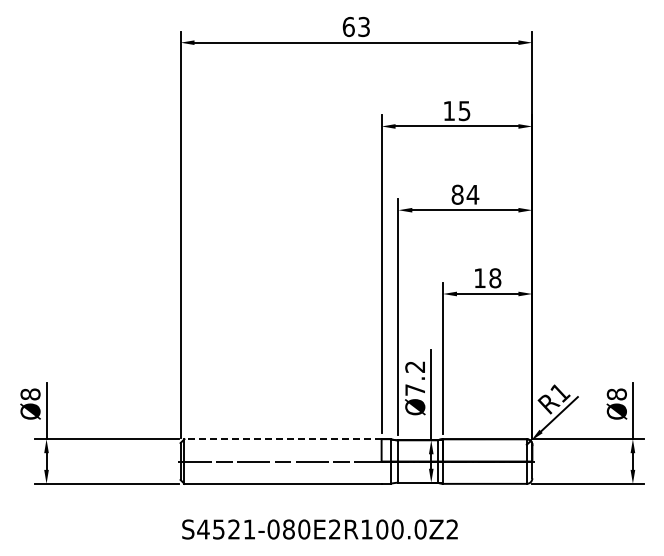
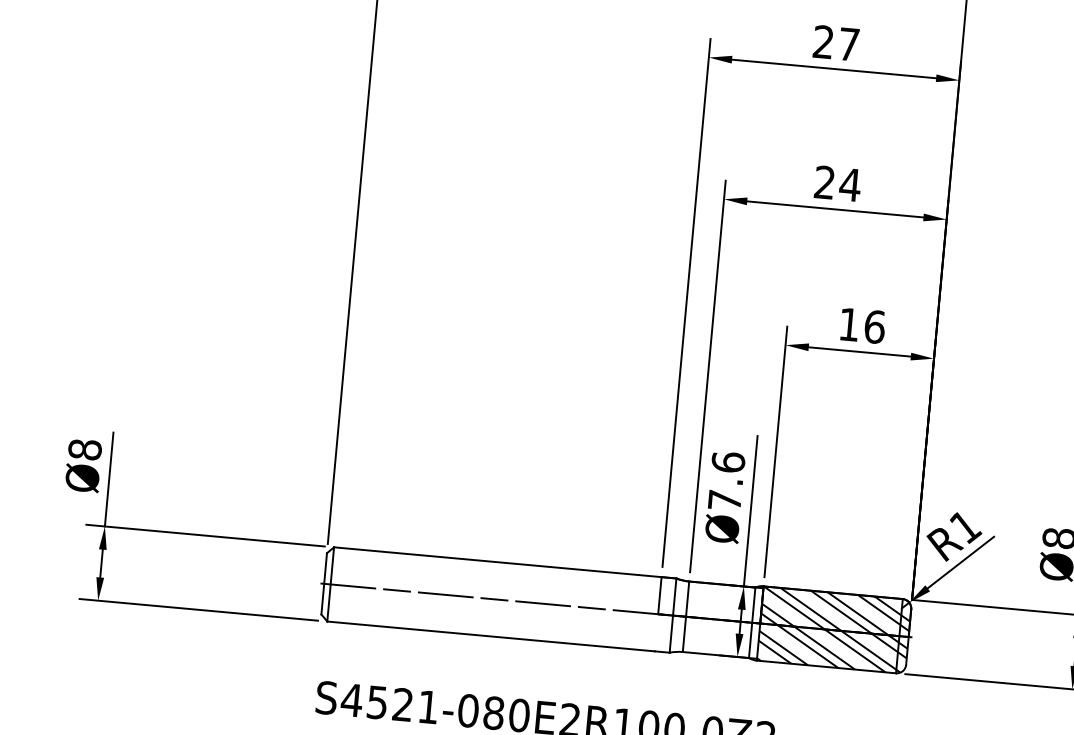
text: (456, 111) -> (835, 44), 15 -> 27
text: (457, 194) -> (824, 182), 84 -> 24
text: (495, 278) -> (875, 327), 18 -> 16
text: (415, 366) -> (728, 461), Ø7.2 -> Ø7.6
line: (283, 439) -> (498, 562), dashed -> solid
hatch: (487, 461) -> (834, 630), added

